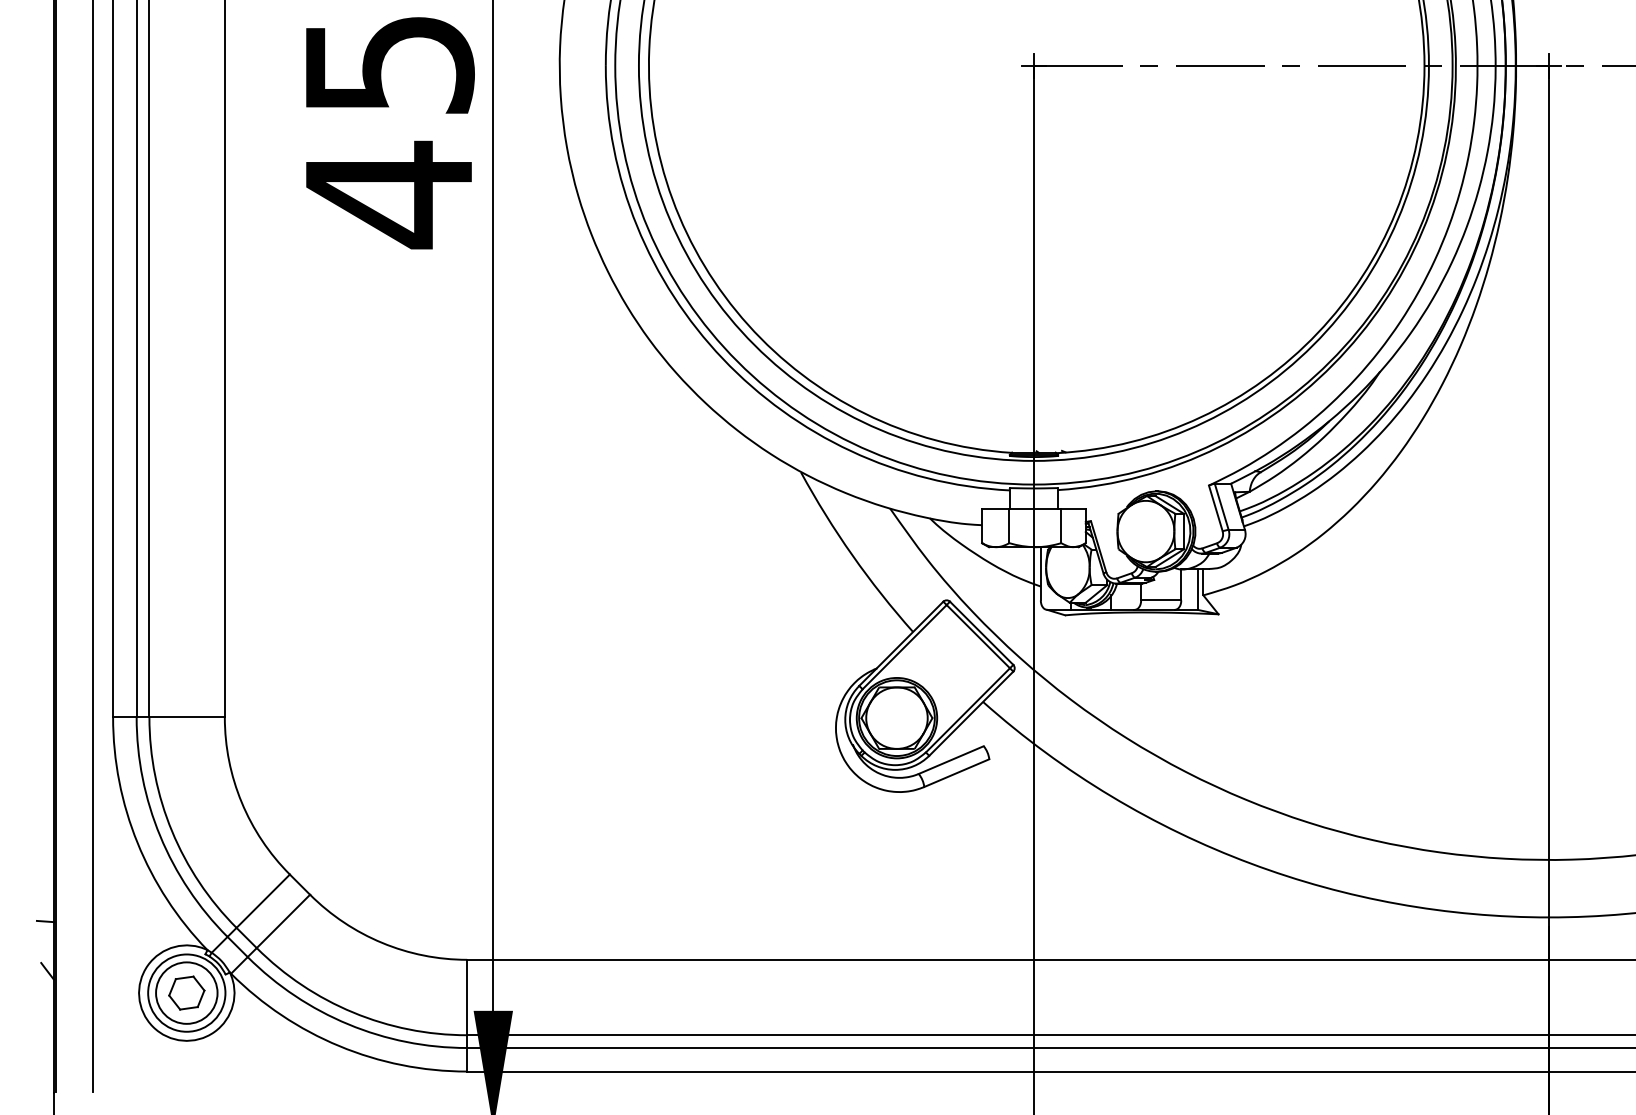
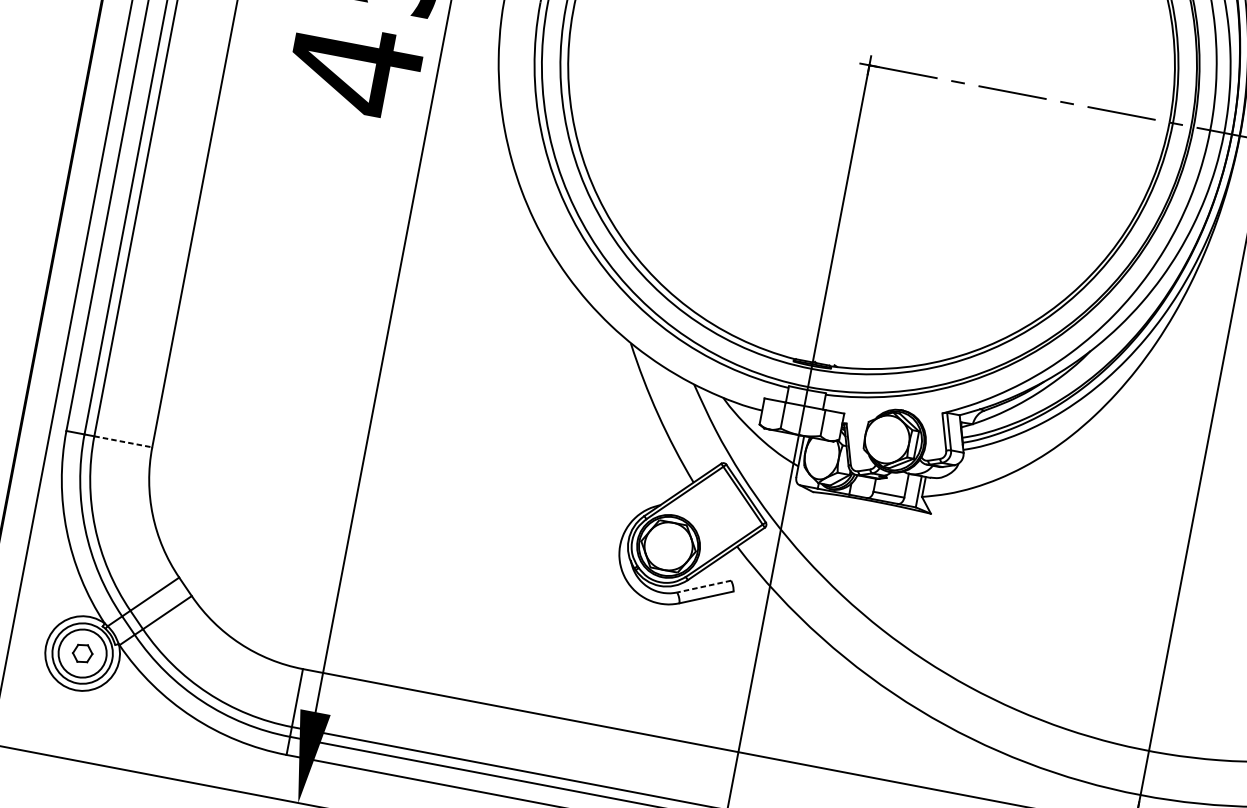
line: (187, 717) -> (123, 441), solid -> dashed
line: (950, 760) -> (703, 586), solid -> dashed
part: (186, 992) -> (82, 653), size x0.7

